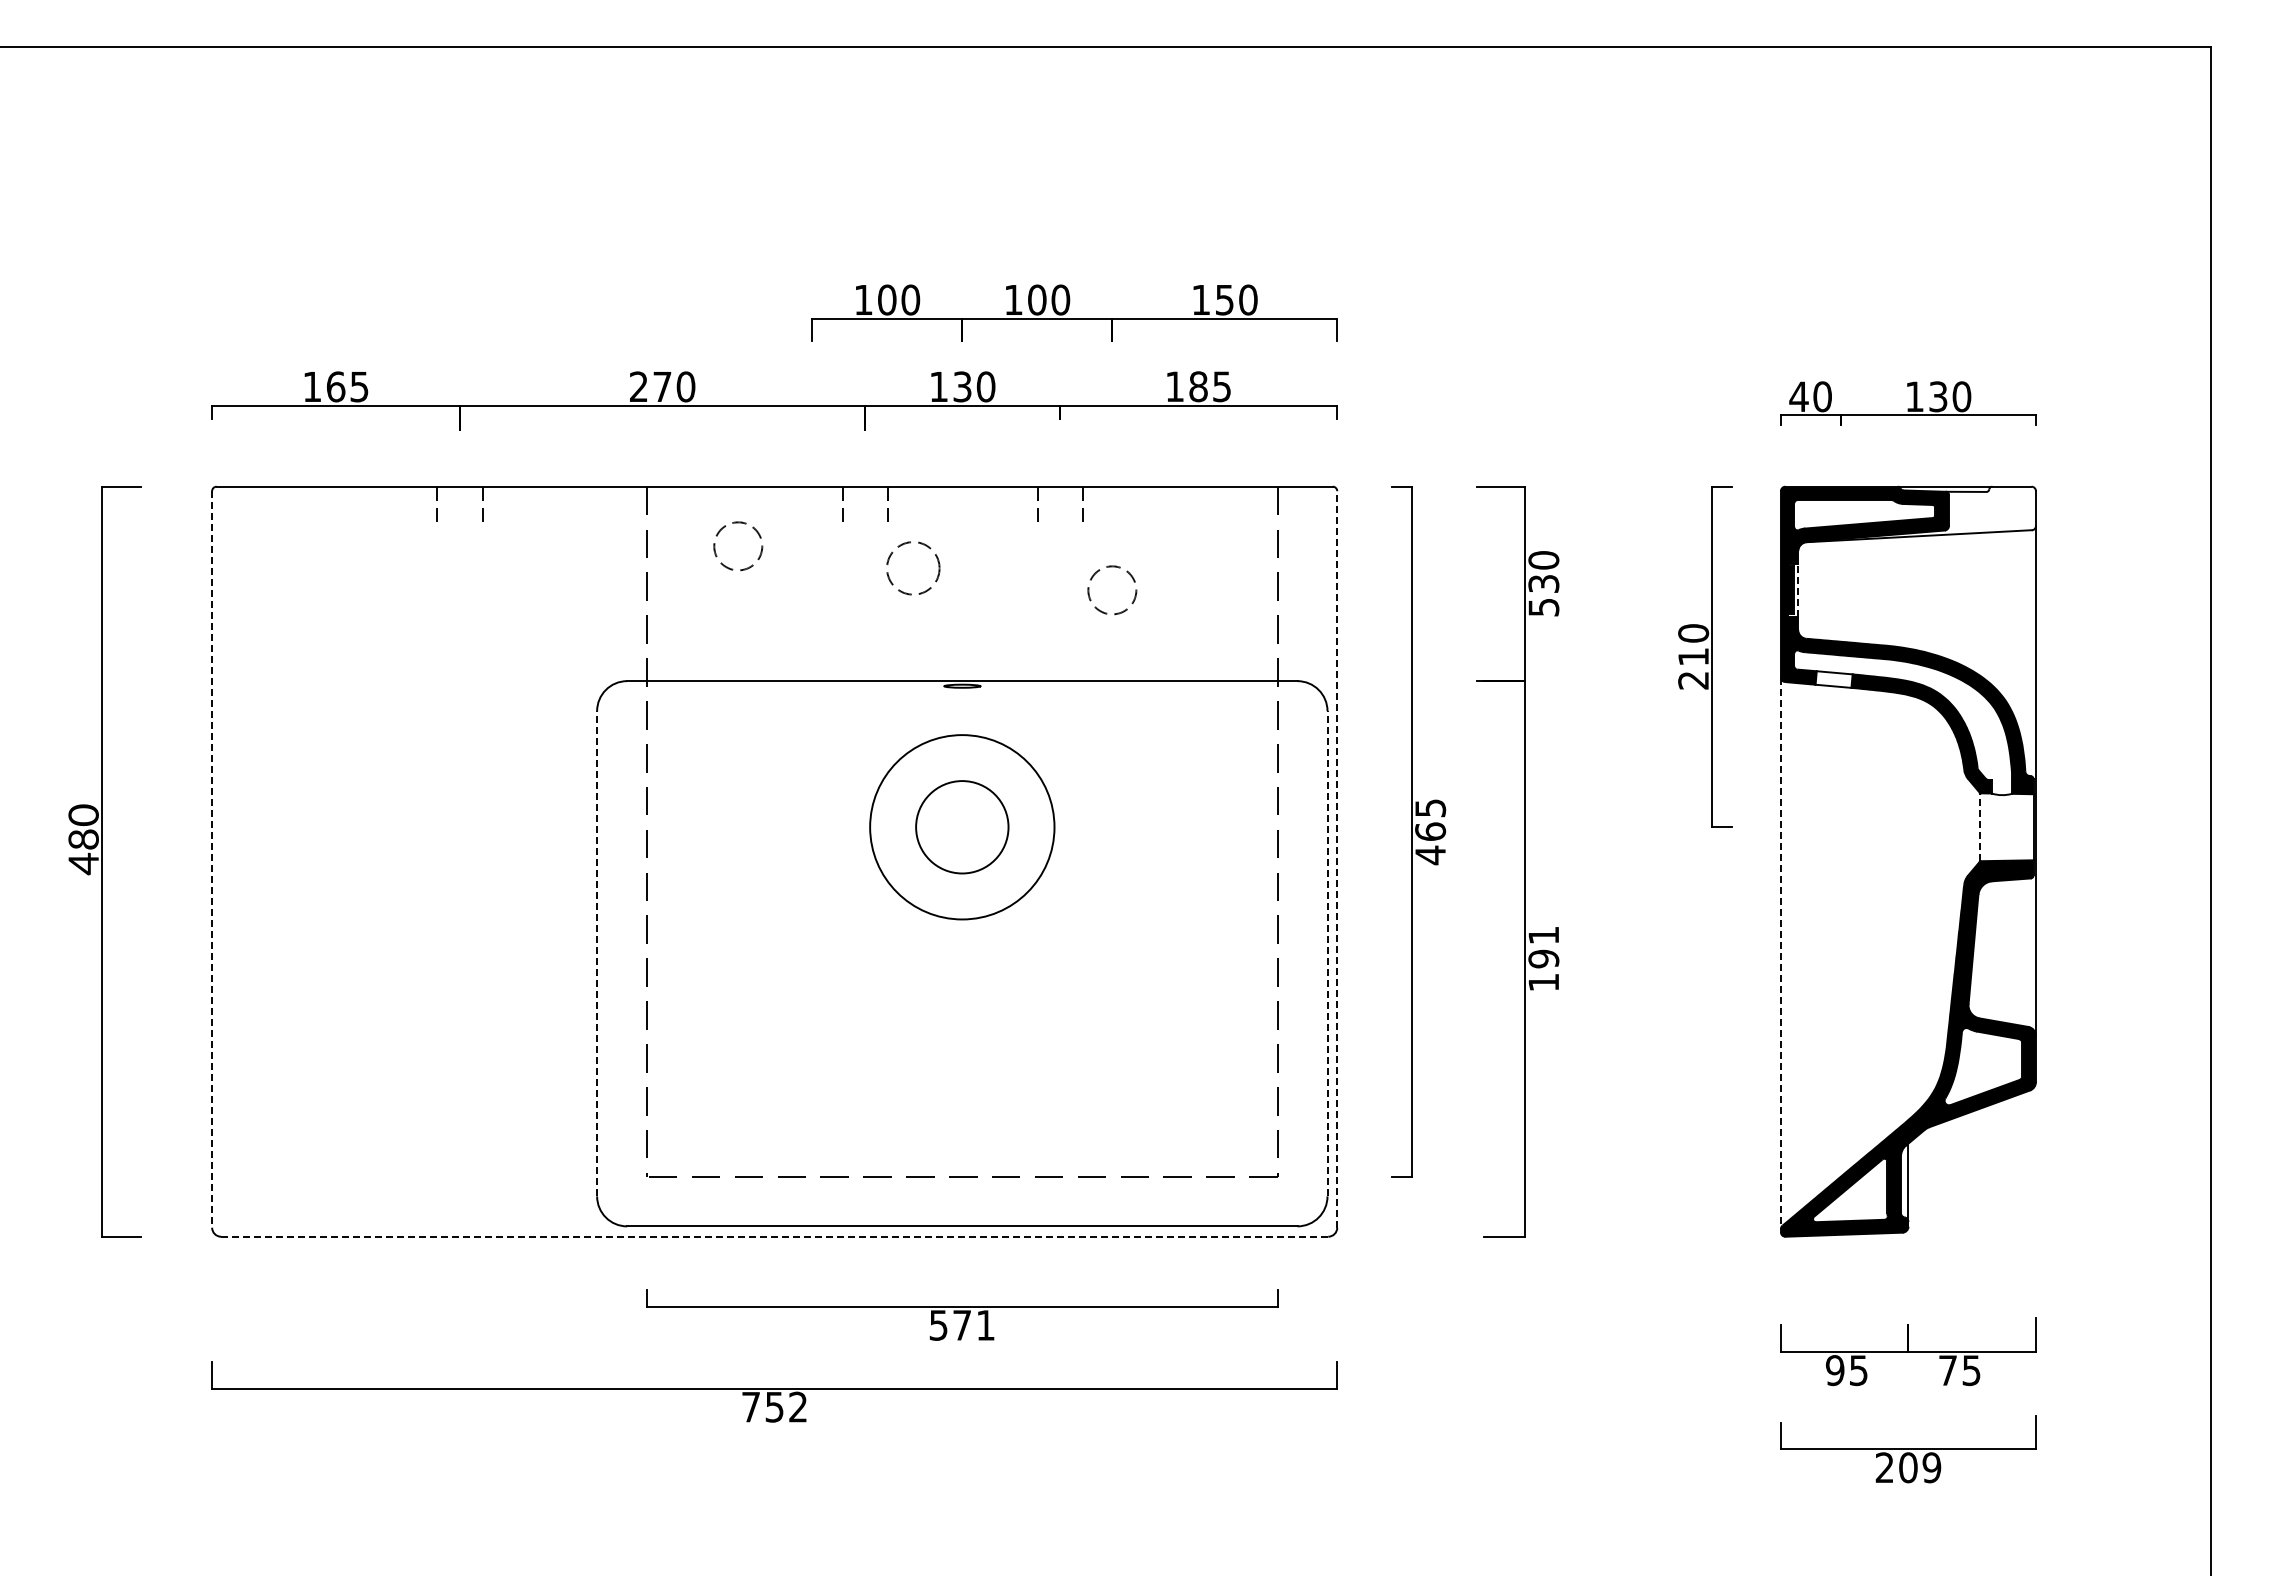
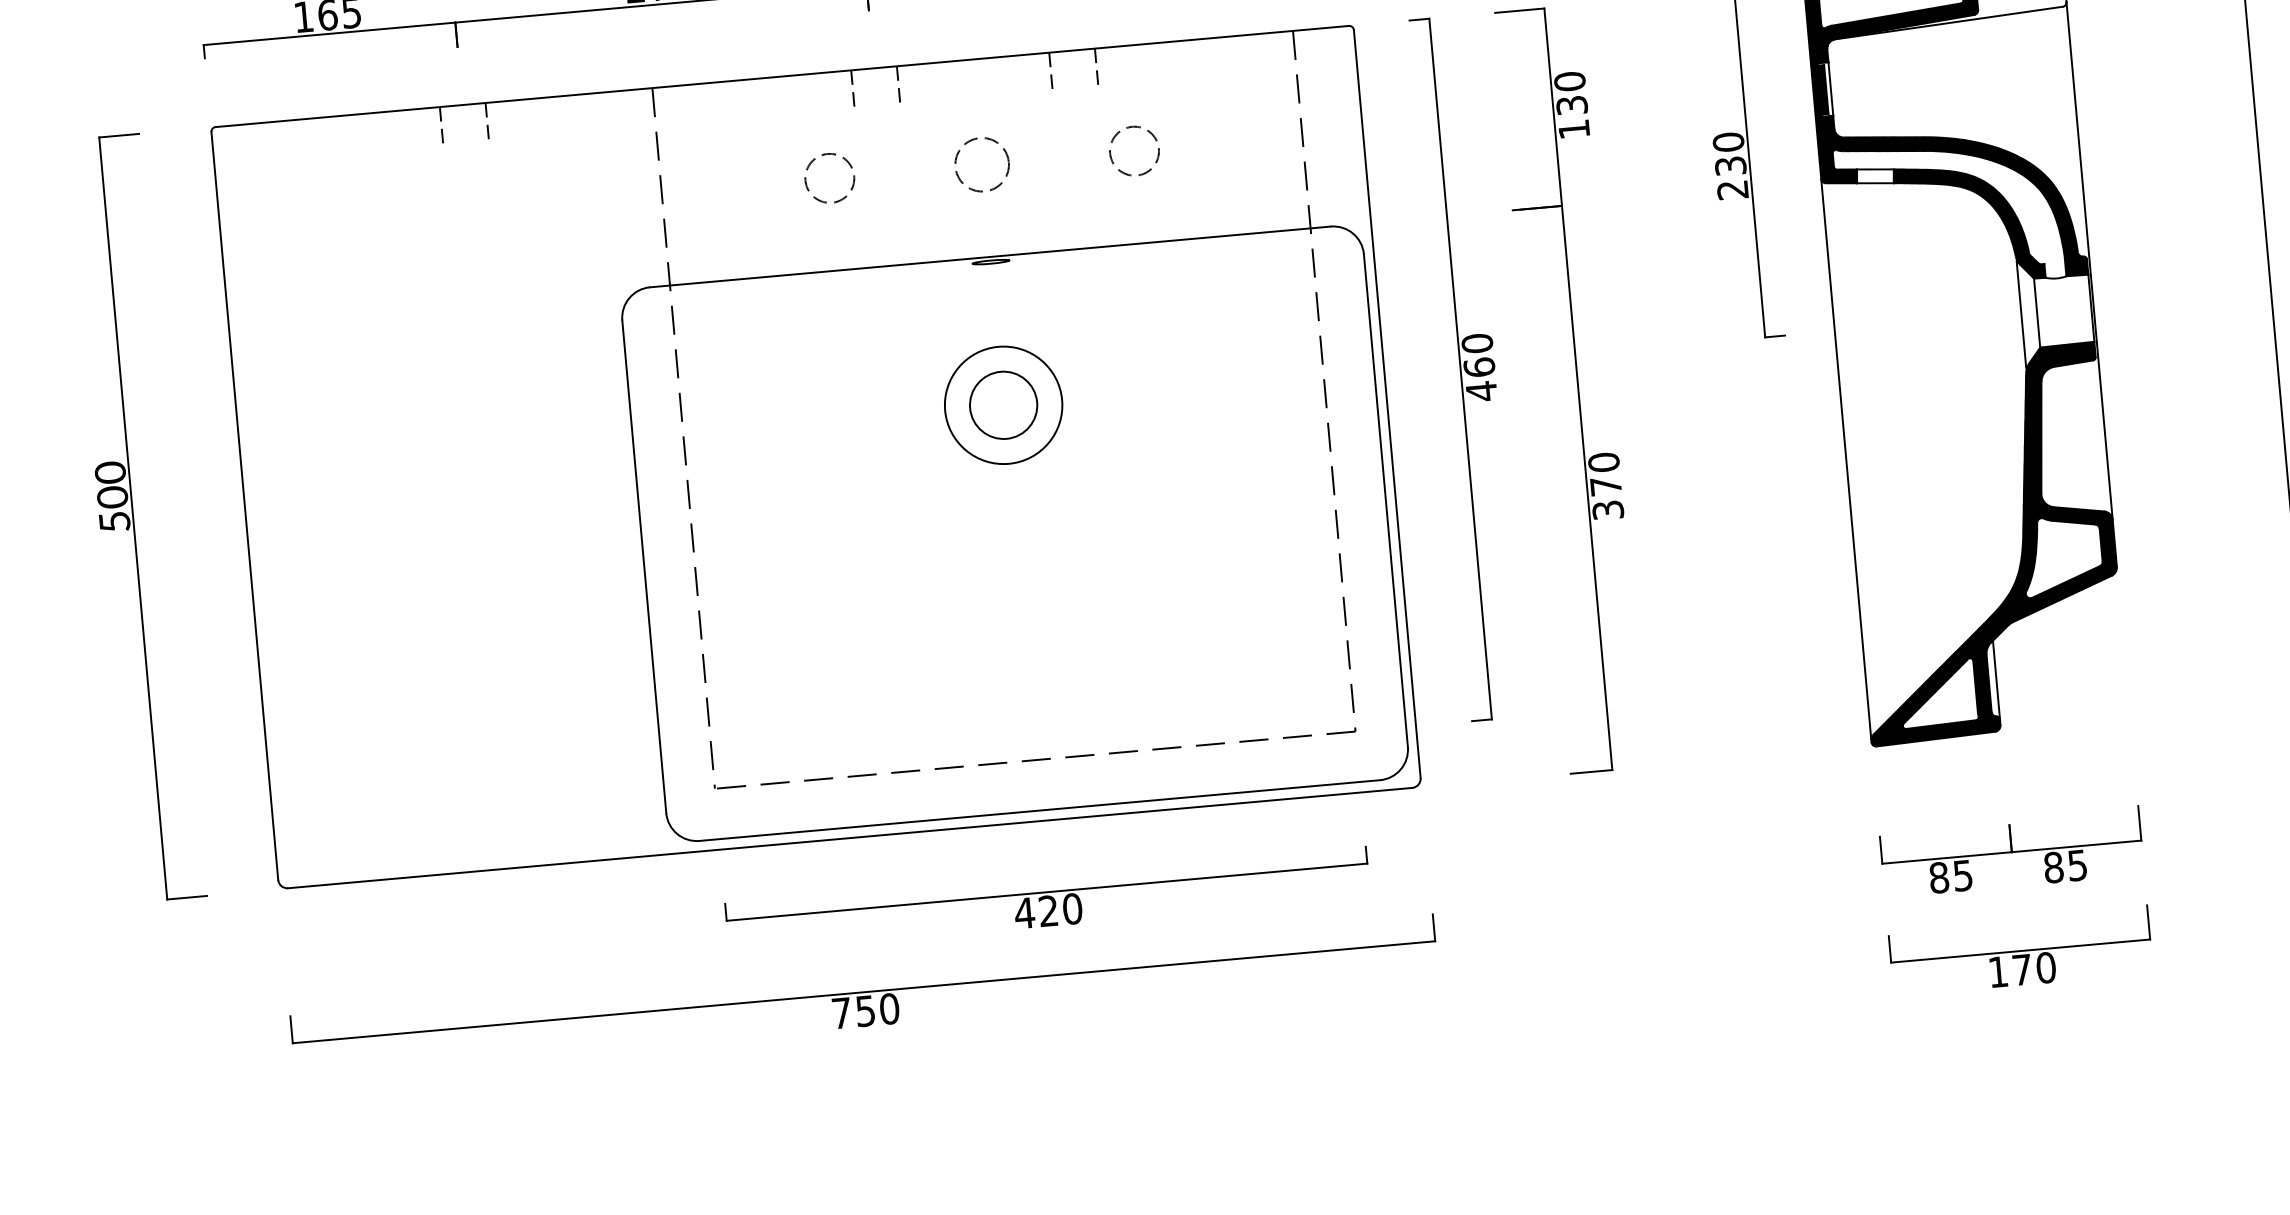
circle: (738, 546) -> (830, 178), moved
circle: (913, 568) -> (982, 164), moved
line: (1798, 589) -> (1831, 88), dashed -> solid
text: (1543, 607) -> (1573, 129), 530 -> 130
text: (1693, 656) -> (1730, 165), 210 -> 230
text: (1430, 808) -> (1477, 343), 465 -> 460
circle: (961, 826) -> (1002, 404), size x0.62
line: (1964, 826) -> (2021, 313), added
circle: (962, 827) -> (1003, 405), size x0.71
line: (1980, 827) -> (2037, 313), dashed -> solid
text: (83, 851) -> (113, 509), 480 -> 500
line: (1337, 858) -> (1387, 403), dashed -> solid
line: (212, 859) -> (245, 505), dashed -> solid
line: (597, 953) -> (644, 566), dashed -> solid
line: (1327, 953) -> (1385, 500), dashed -> solid
line: (1780, 953) -> (1845, 459), dashed -> solid
text: (1543, 958) -> (1605, 485), 191 -> 370
line: (774, 1236) -> (850, 837), dashed -> solid
text: (961, 1324) -> (1047, 910), 571 -> 420
text: (1834, 1370) -> (1938, 877), 95 -> 85
text: (1948, 1370) -> (2054, 867), 75 -> 85
text: (798, 1406) -> (889, 1008), 752 -> 750
text: (1908, 1467) -> (2022, 969), 209 -> 170

